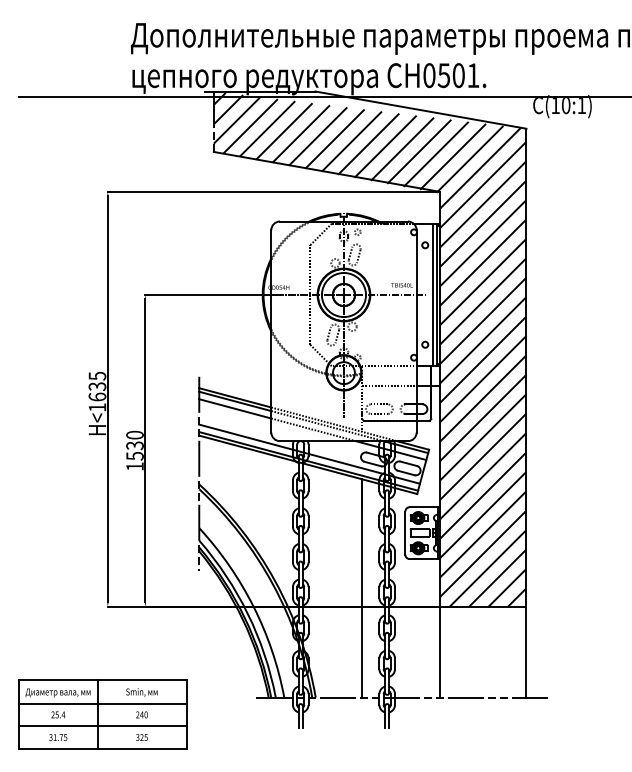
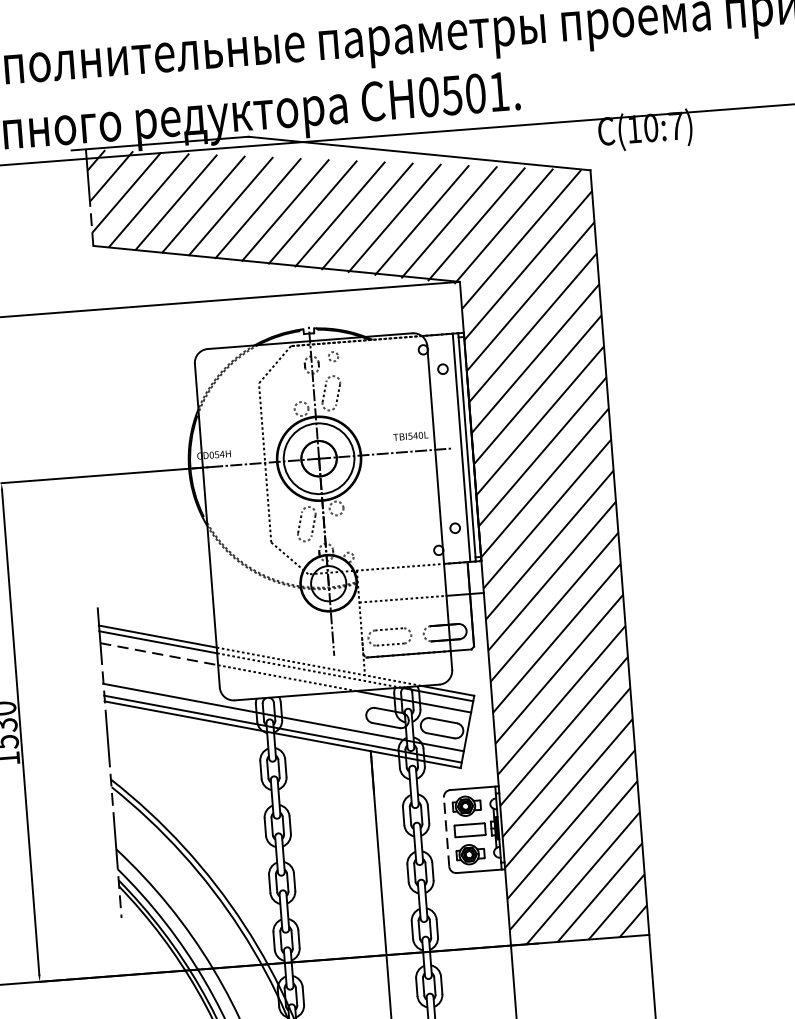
text: (581, 105) -> (675, 126), (10:1) -> (10:7)
line: (235, 408) -> (159, 653), solid -> dashed
line: (405, 533) -> (446, 832), solid -> dashed

